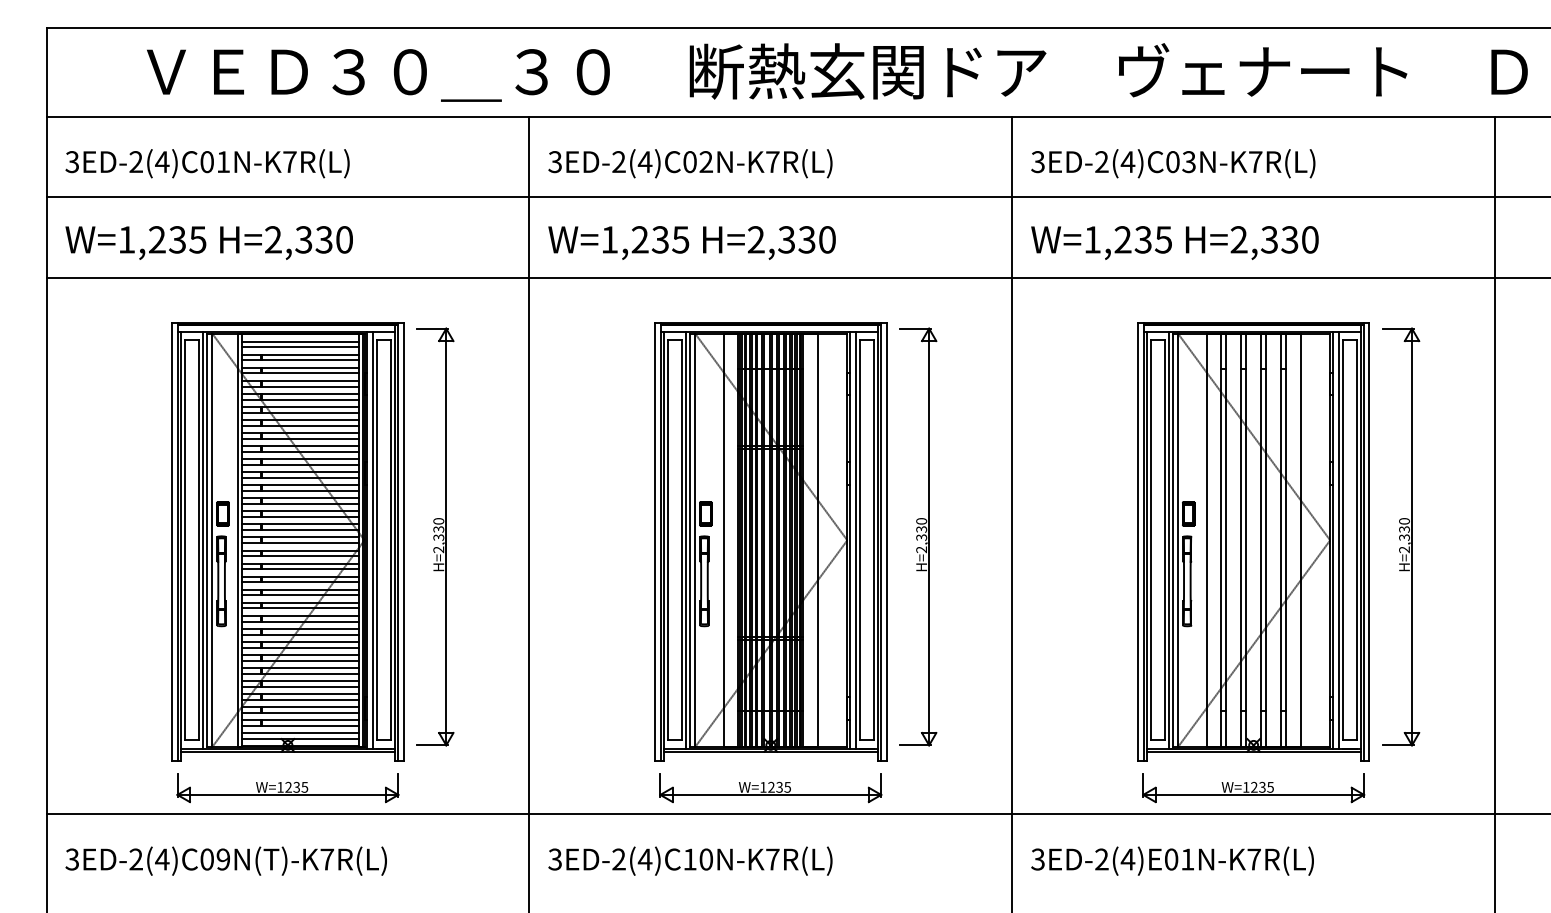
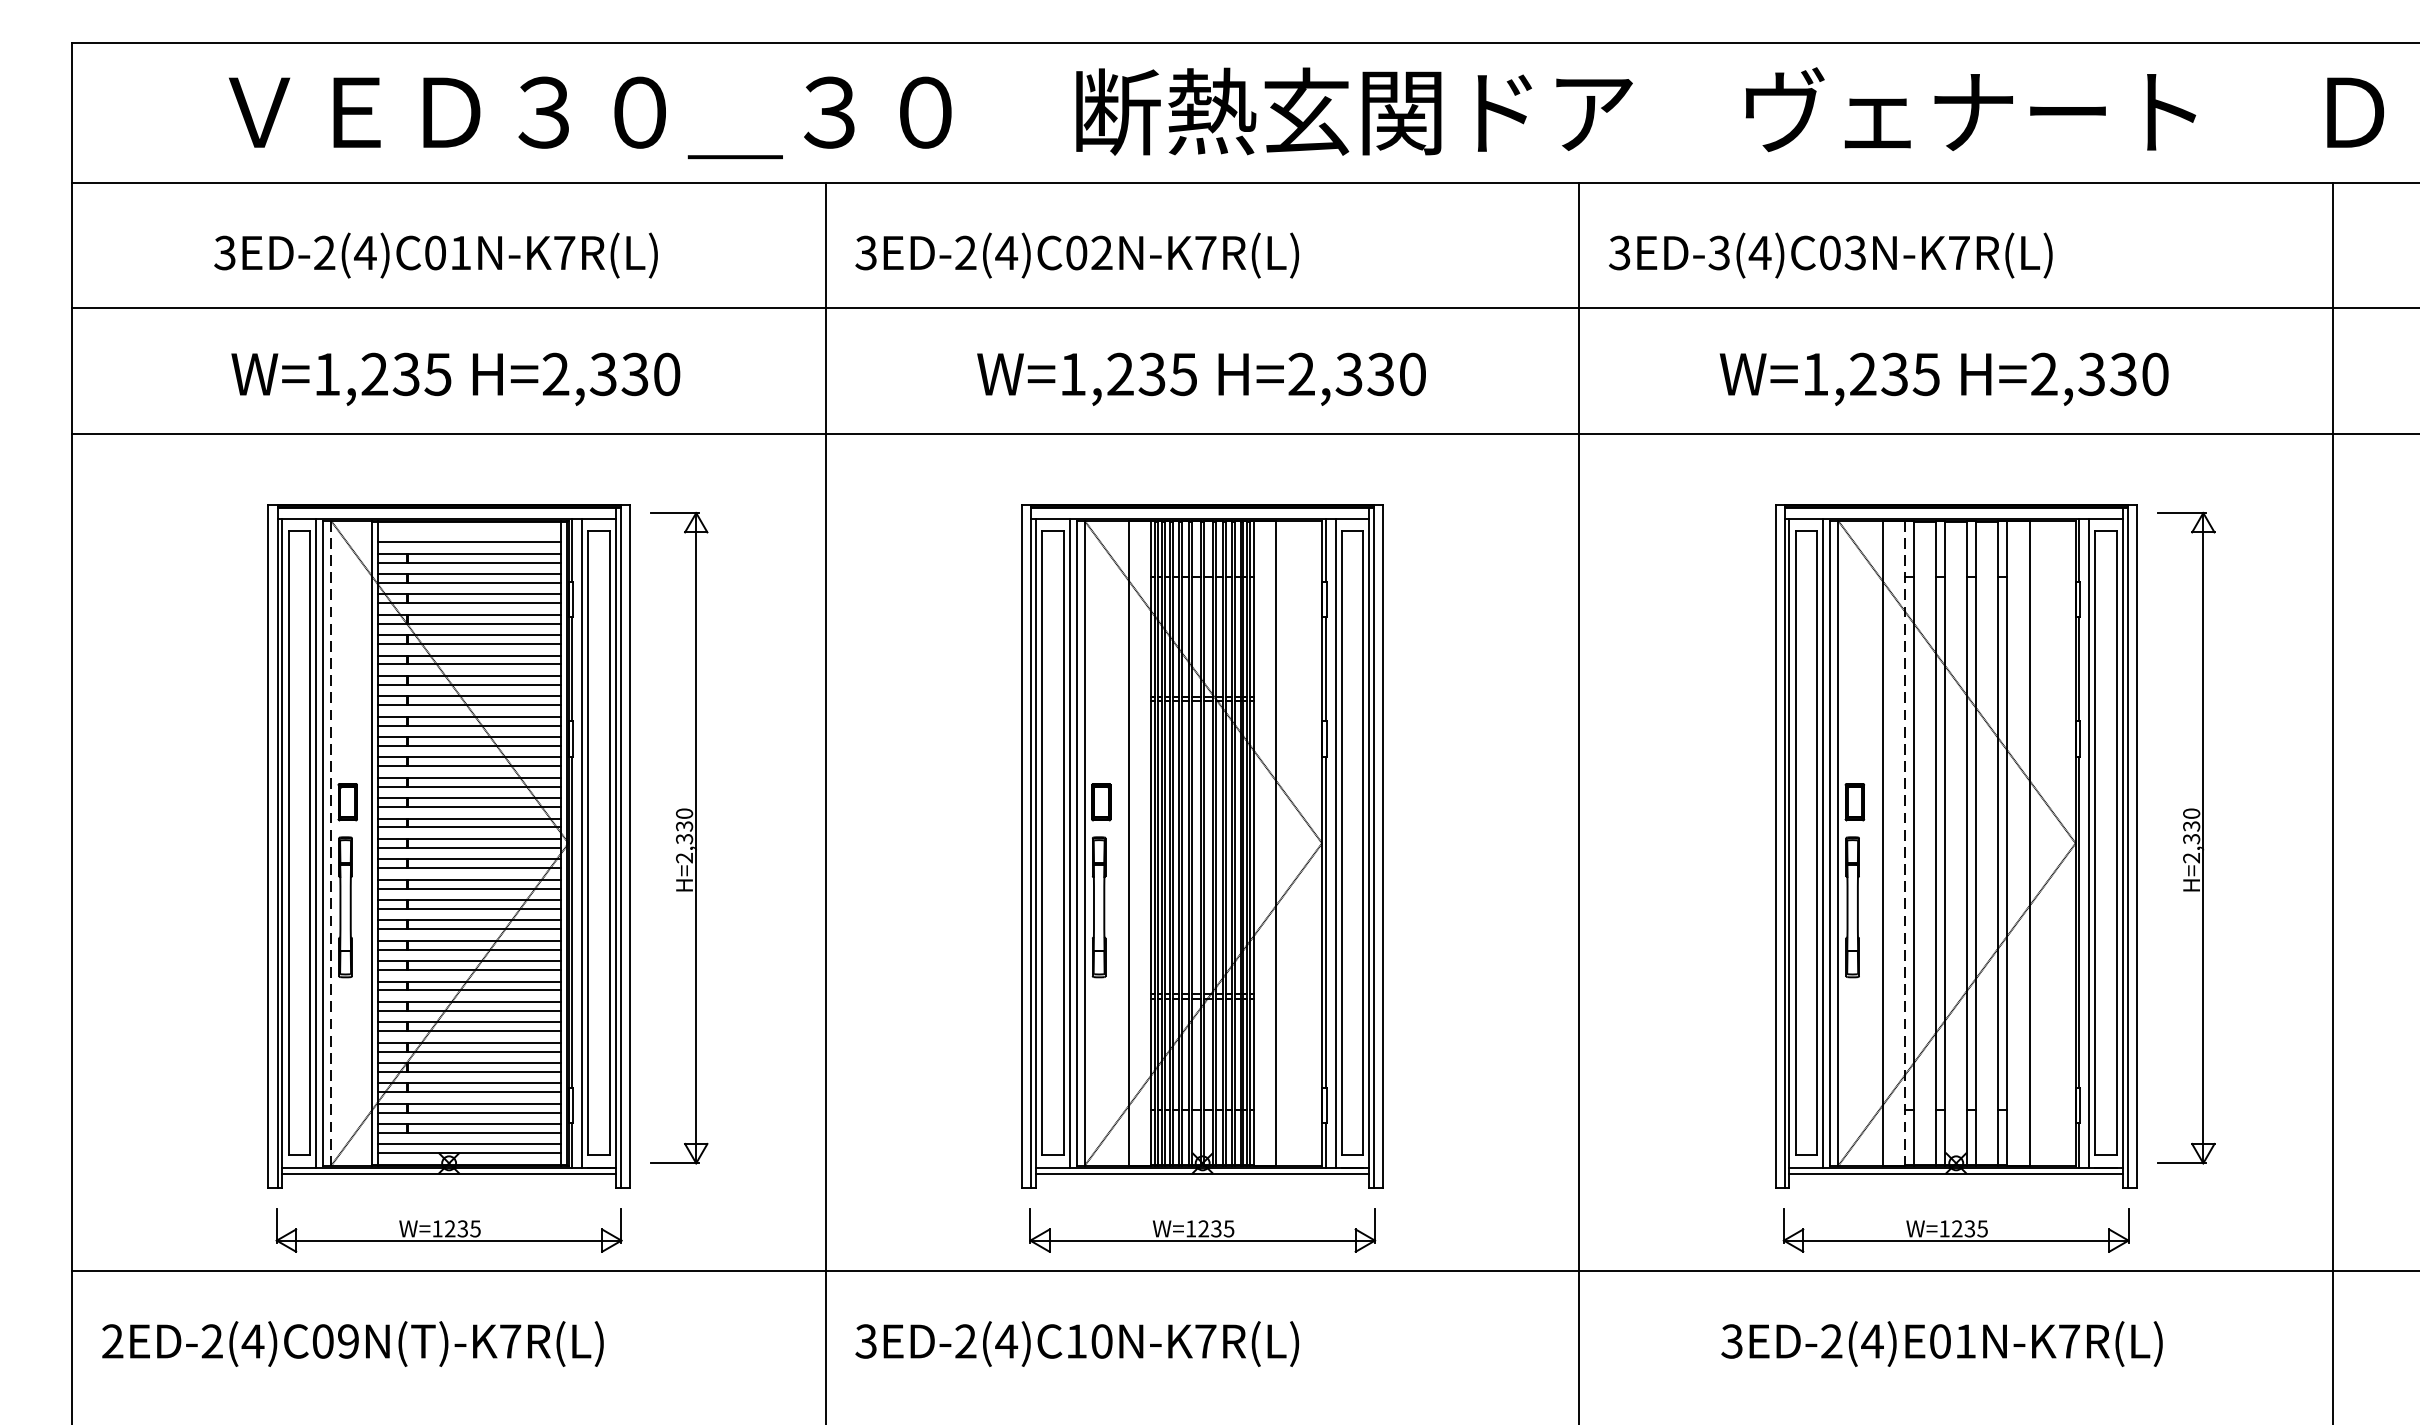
text: (1101, 162) -> (1718, 253), 3ED-2(4)C03N-K7R(L) -> 3ED-3(4)C03N-K7R(L)
text: (207, 163) -> (435, 255), moved
text: (208, 242) -> (454, 378), moved
text: (691, 242) -> (1200, 378), moved
text: (1174, 242) -> (1943, 378), moved
line: (300, 341) -> (468, 533), removed
part: (918, 536) -> (1433, 837), removed
line: (212, 540) -> (331, 843), solid -> dashed
line: (1220, 540) -> (1904, 843), solid -> dashed
text: (72, 859) -> (112, 1341), 3ED-2(4)C09N(T)-K7R(L) -> 2ED-2(4)C09N(T)-K7R(L)
text: (1172, 860) -> (1941, 1342), moved

